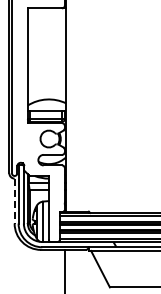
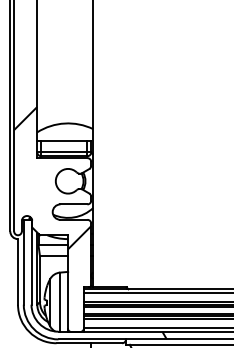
hatch: (37, 136) -> (51, 177), added
line: (14, 201) -> (17, 272), dashed -> solid

